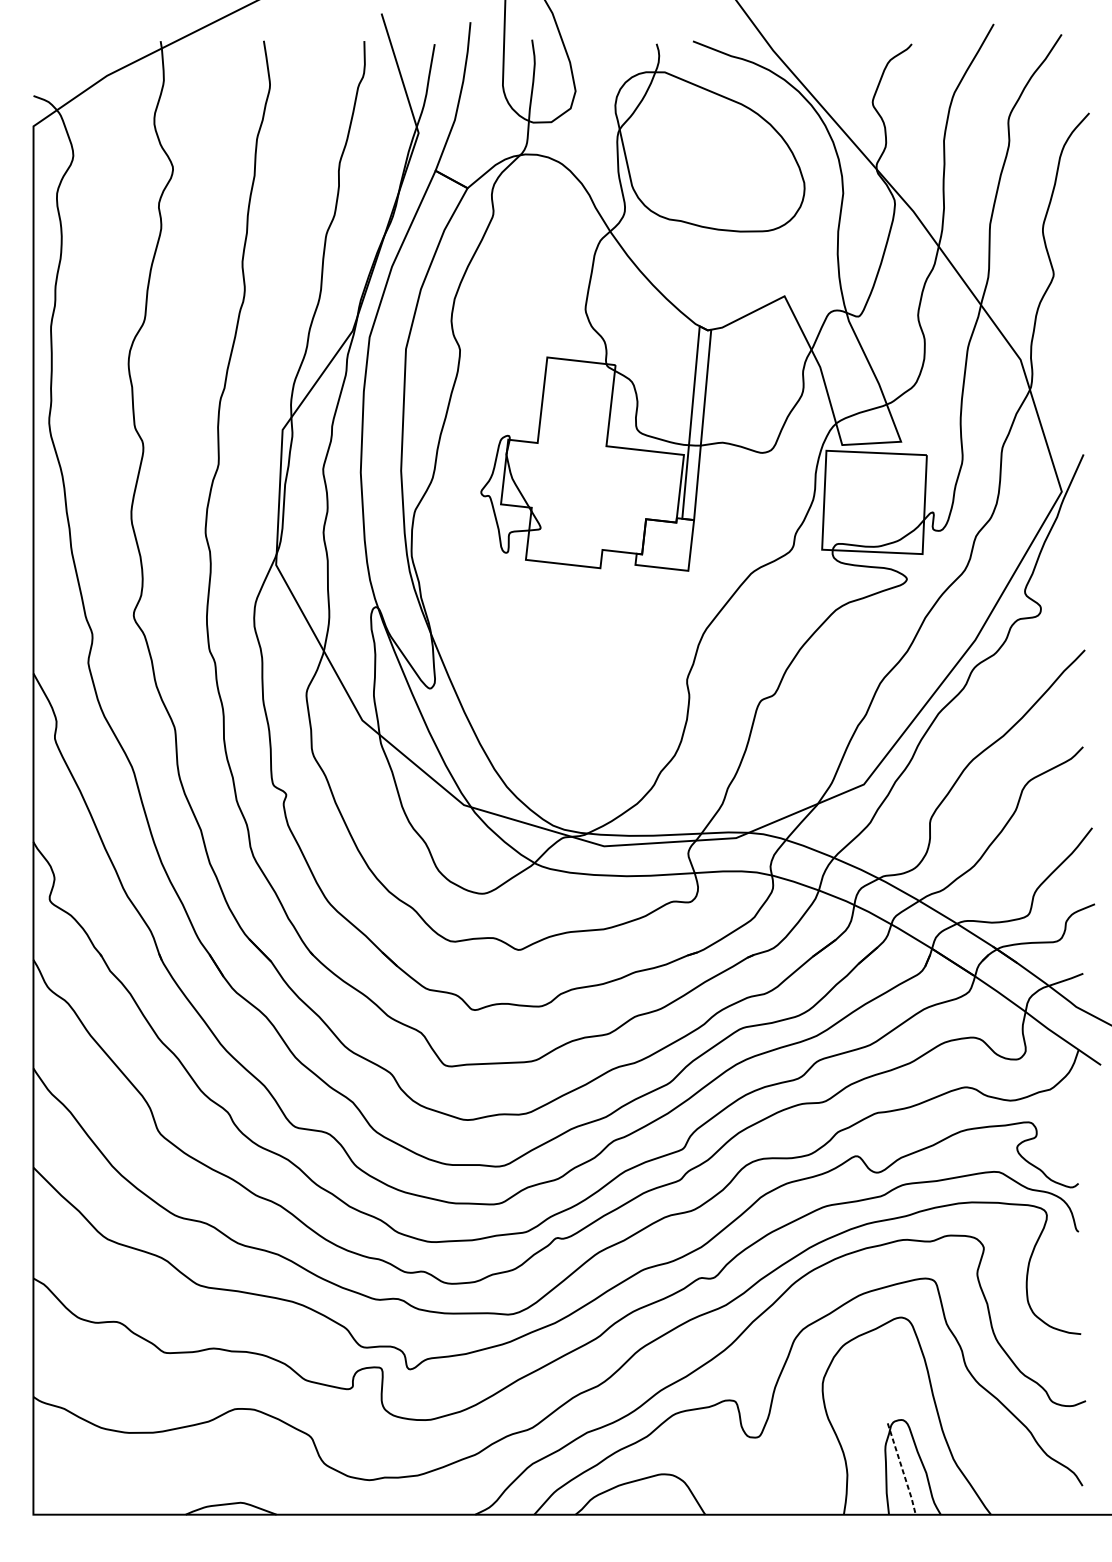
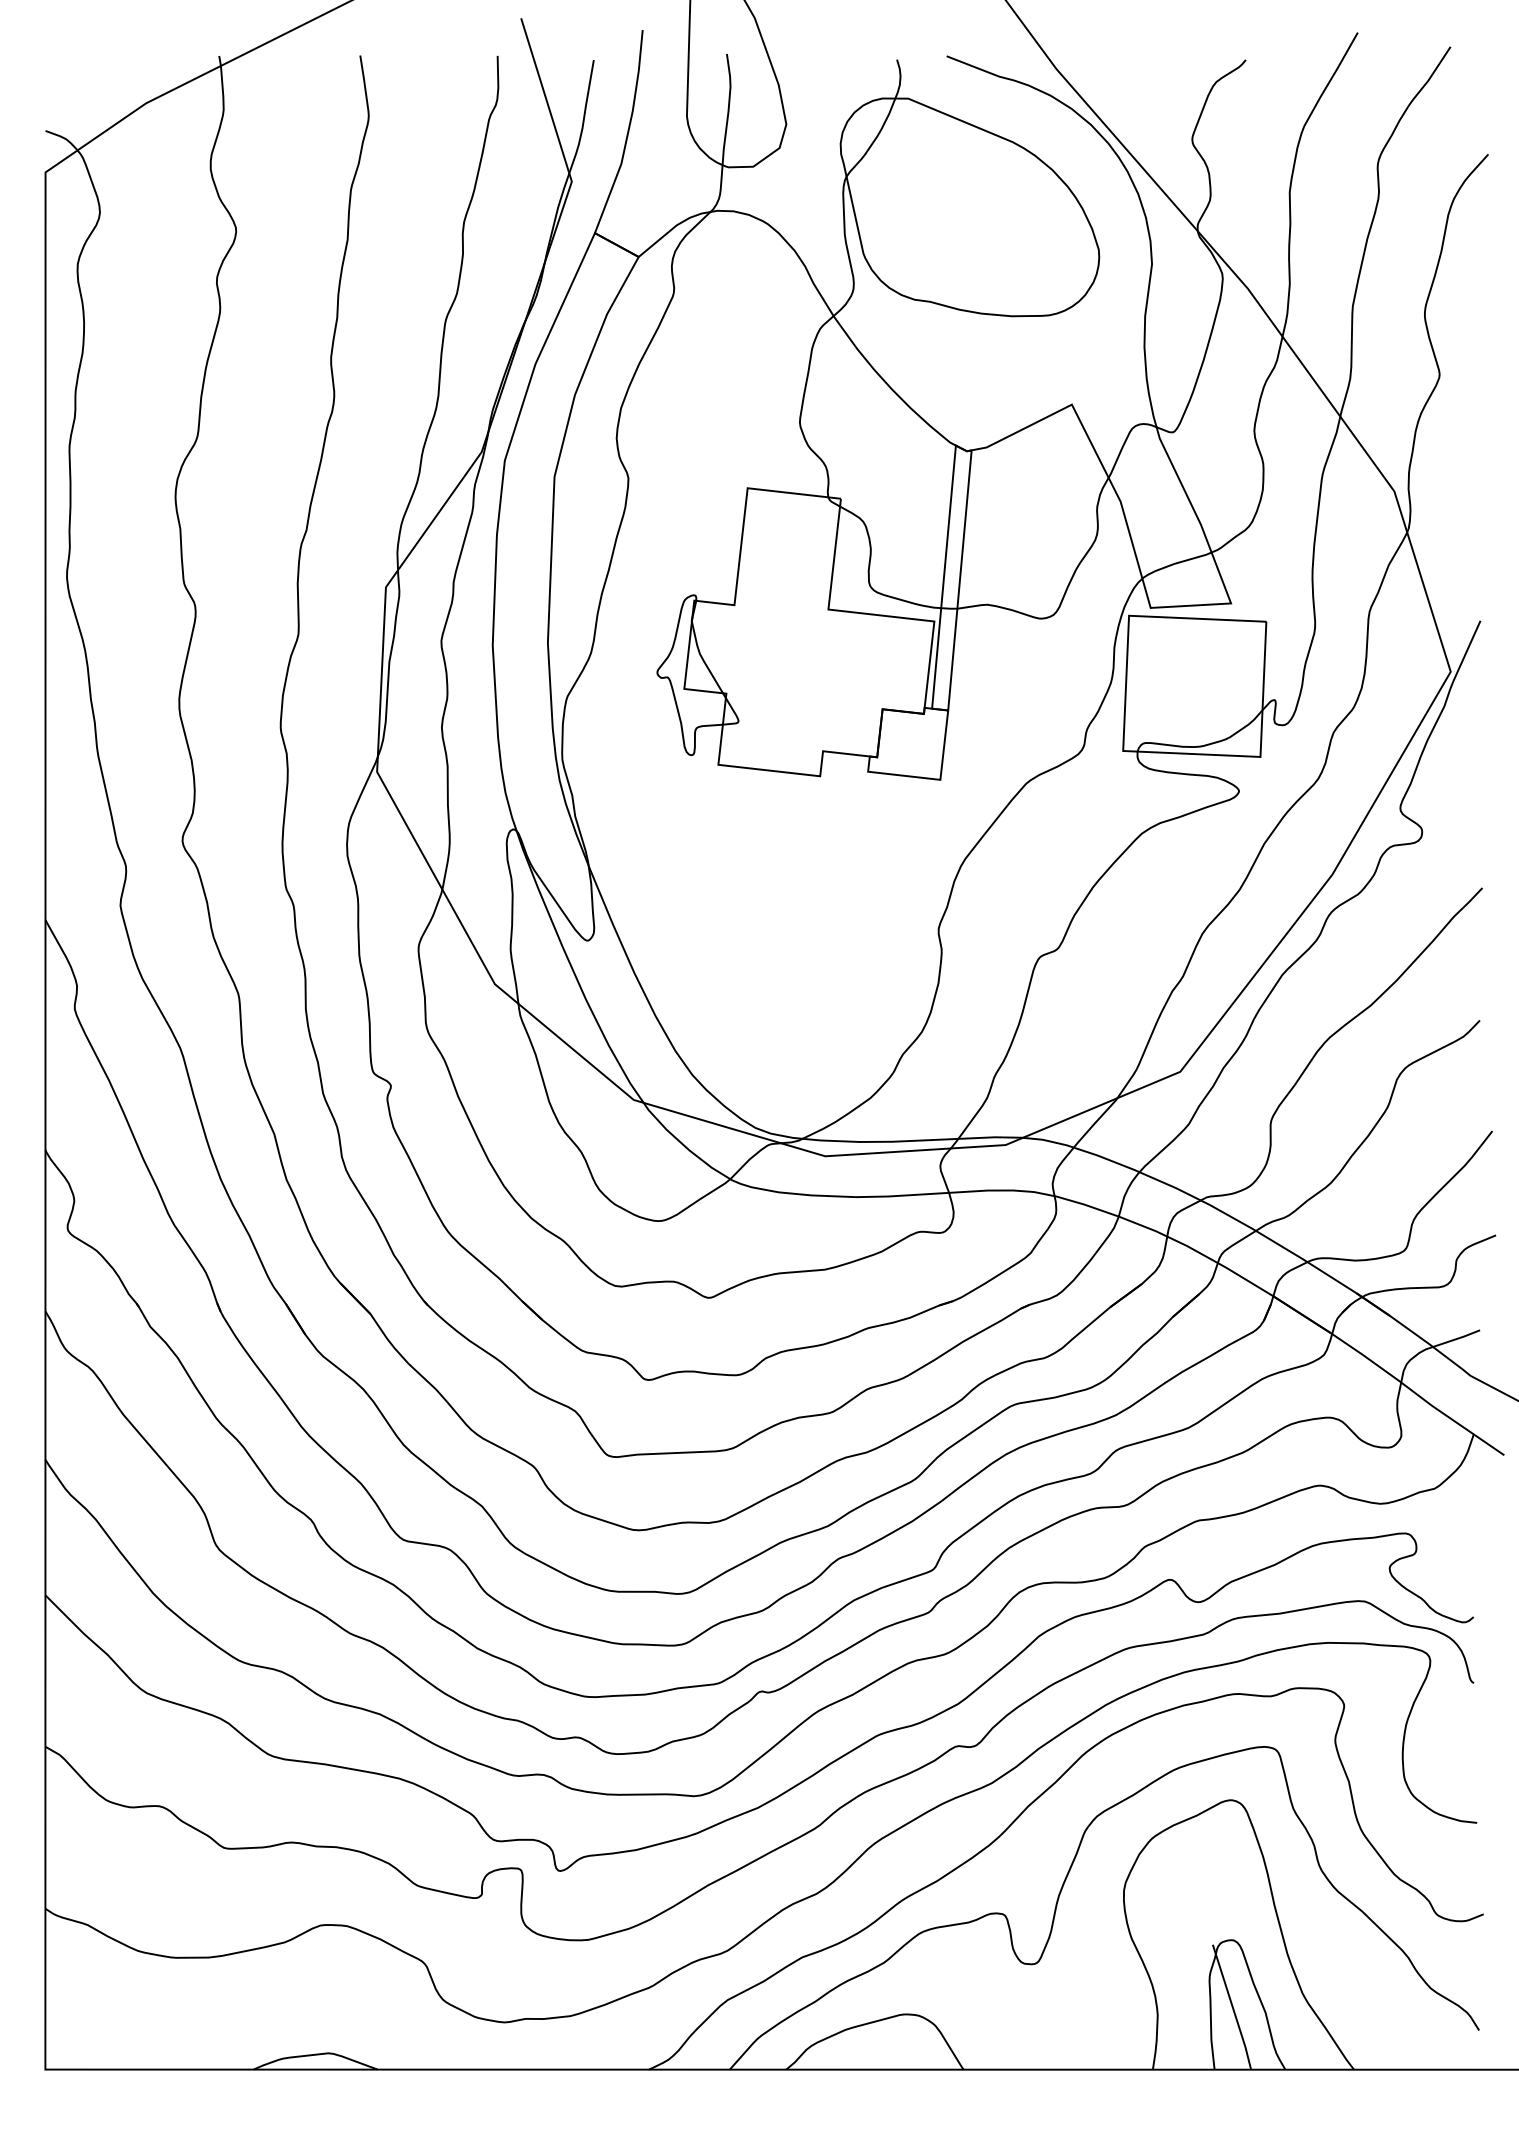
line: (902, 1469) -> (1233, 2008), dashed -> solid

